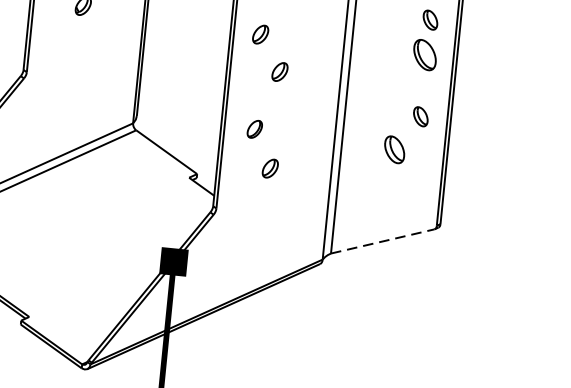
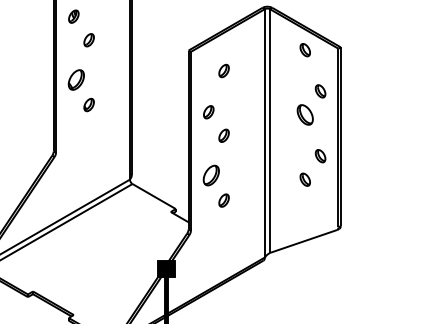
part: (423, 54) -> (304, 114), moved
part: (253, 129) -> (210, 175), size x1.67
part: (393, 149) -> (304, 179), size x0.71
line: (382, 241) -> (303, 241), dashed -> solid

